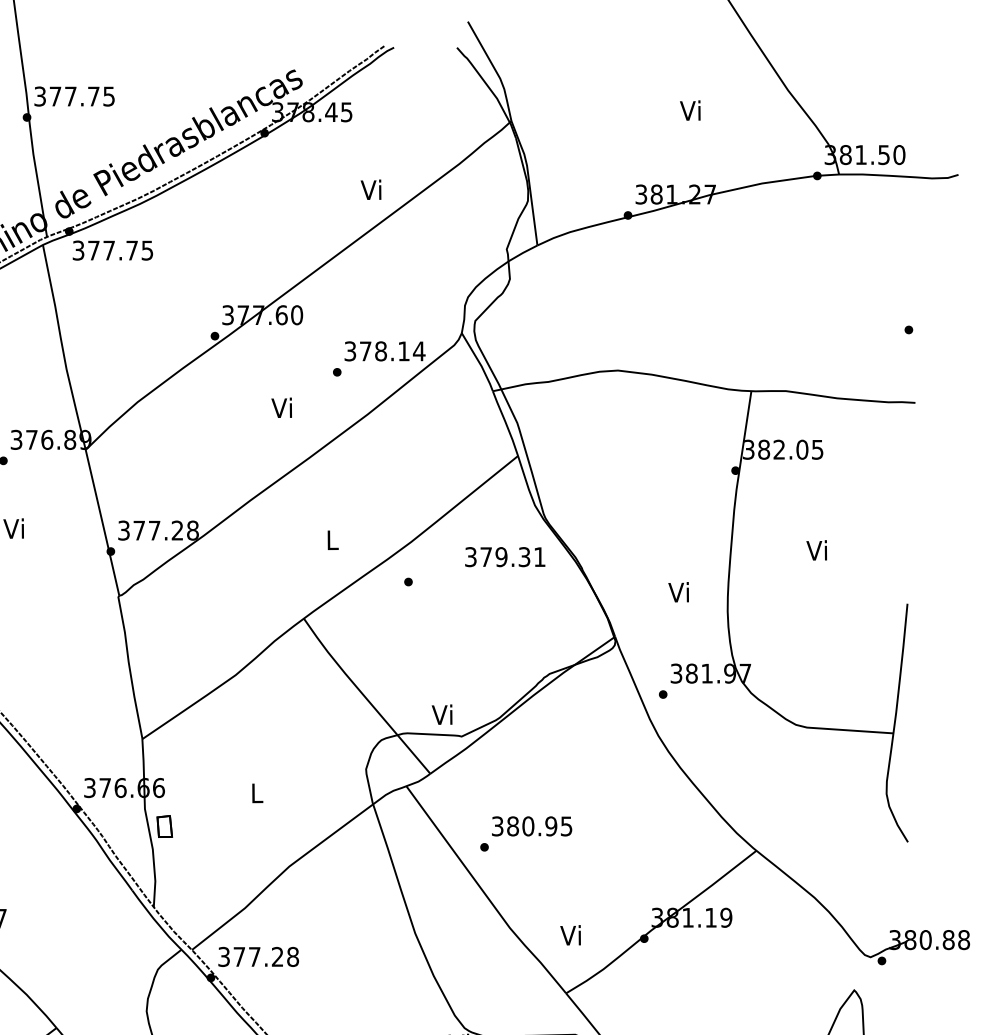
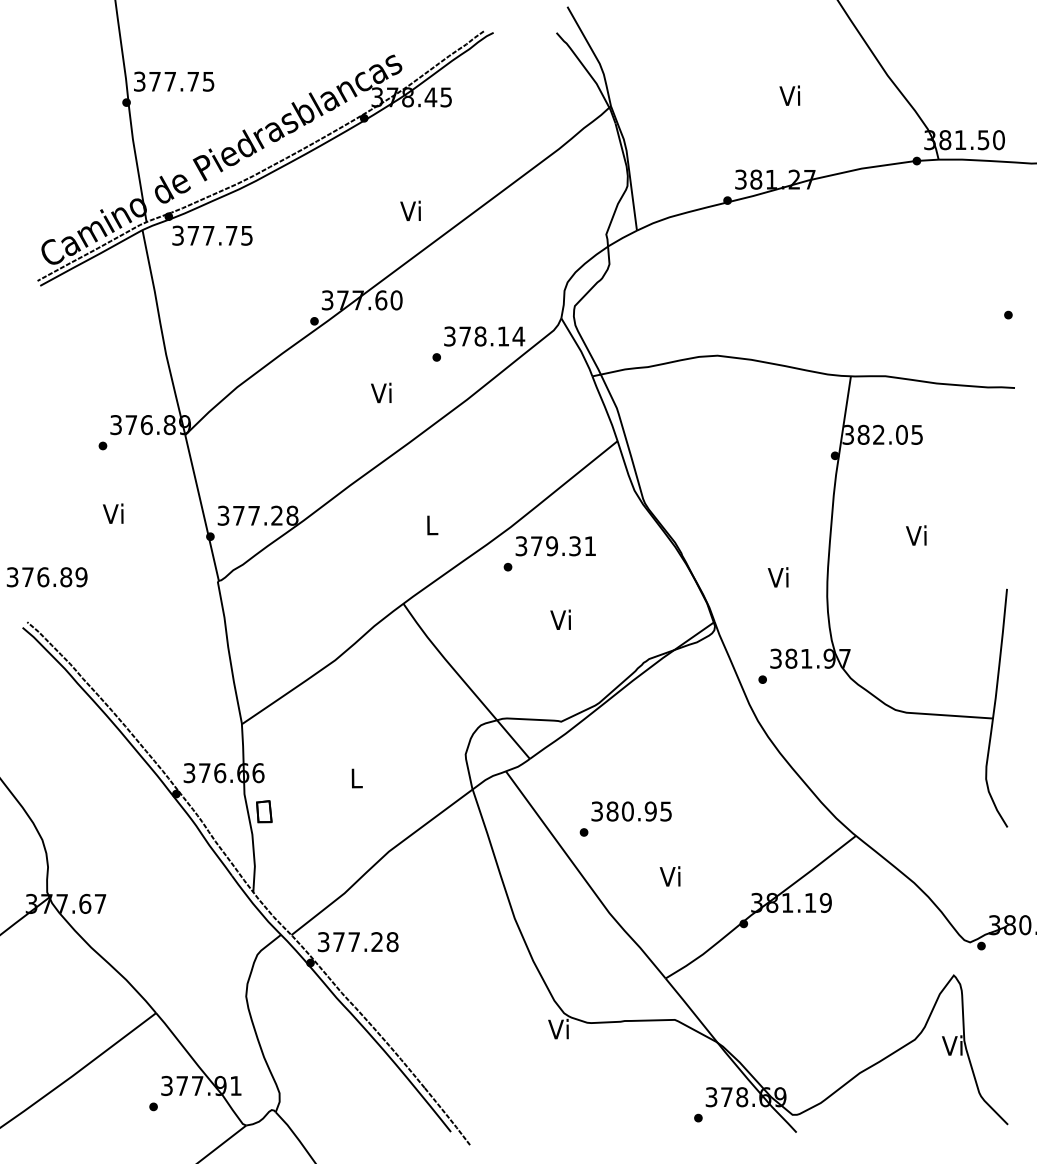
text: (370, 189) -> (410, 210), moved
text: (504, 557) -> (555, 546), moved
text: (441, 714) -> (560, 619), moved
text: (569, 935) -> (669, 876), moved

